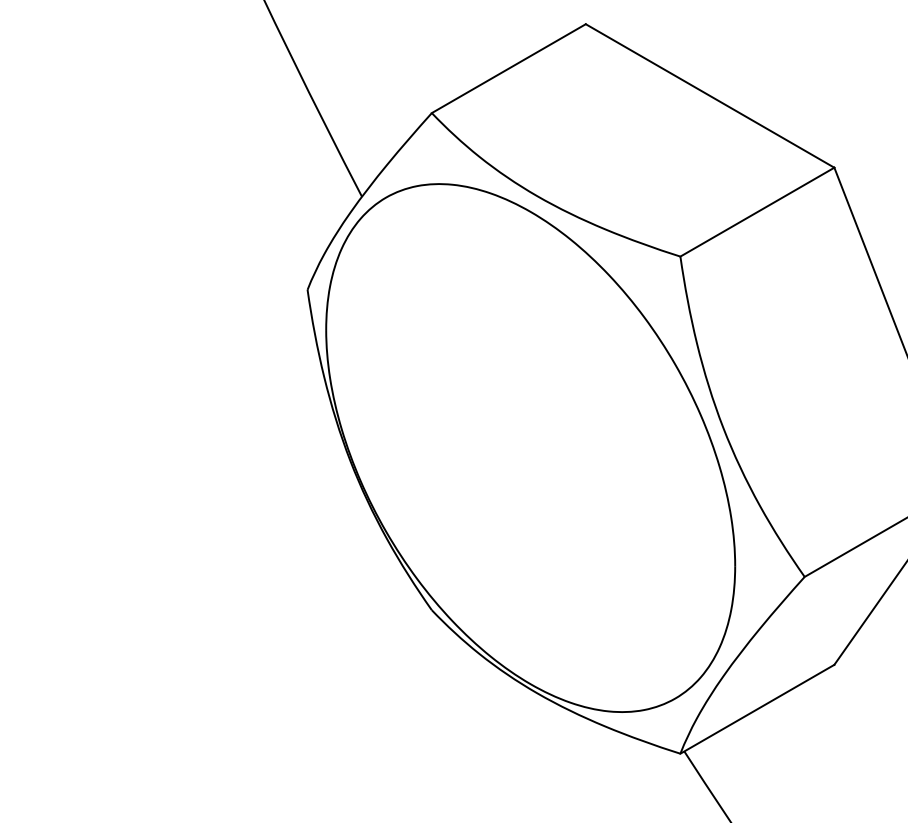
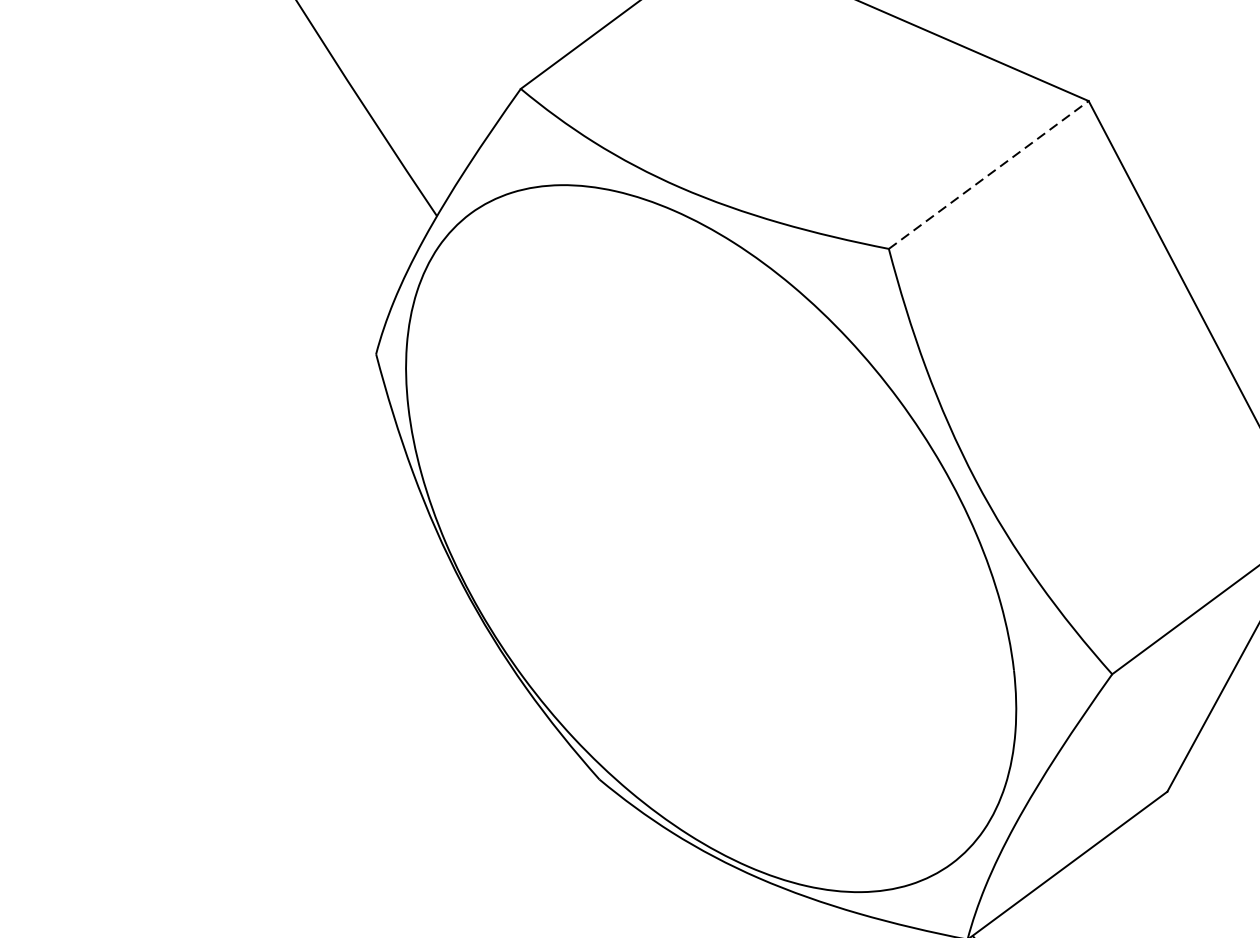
line: (757, 212) -> (988, 175), solid -> dashed

